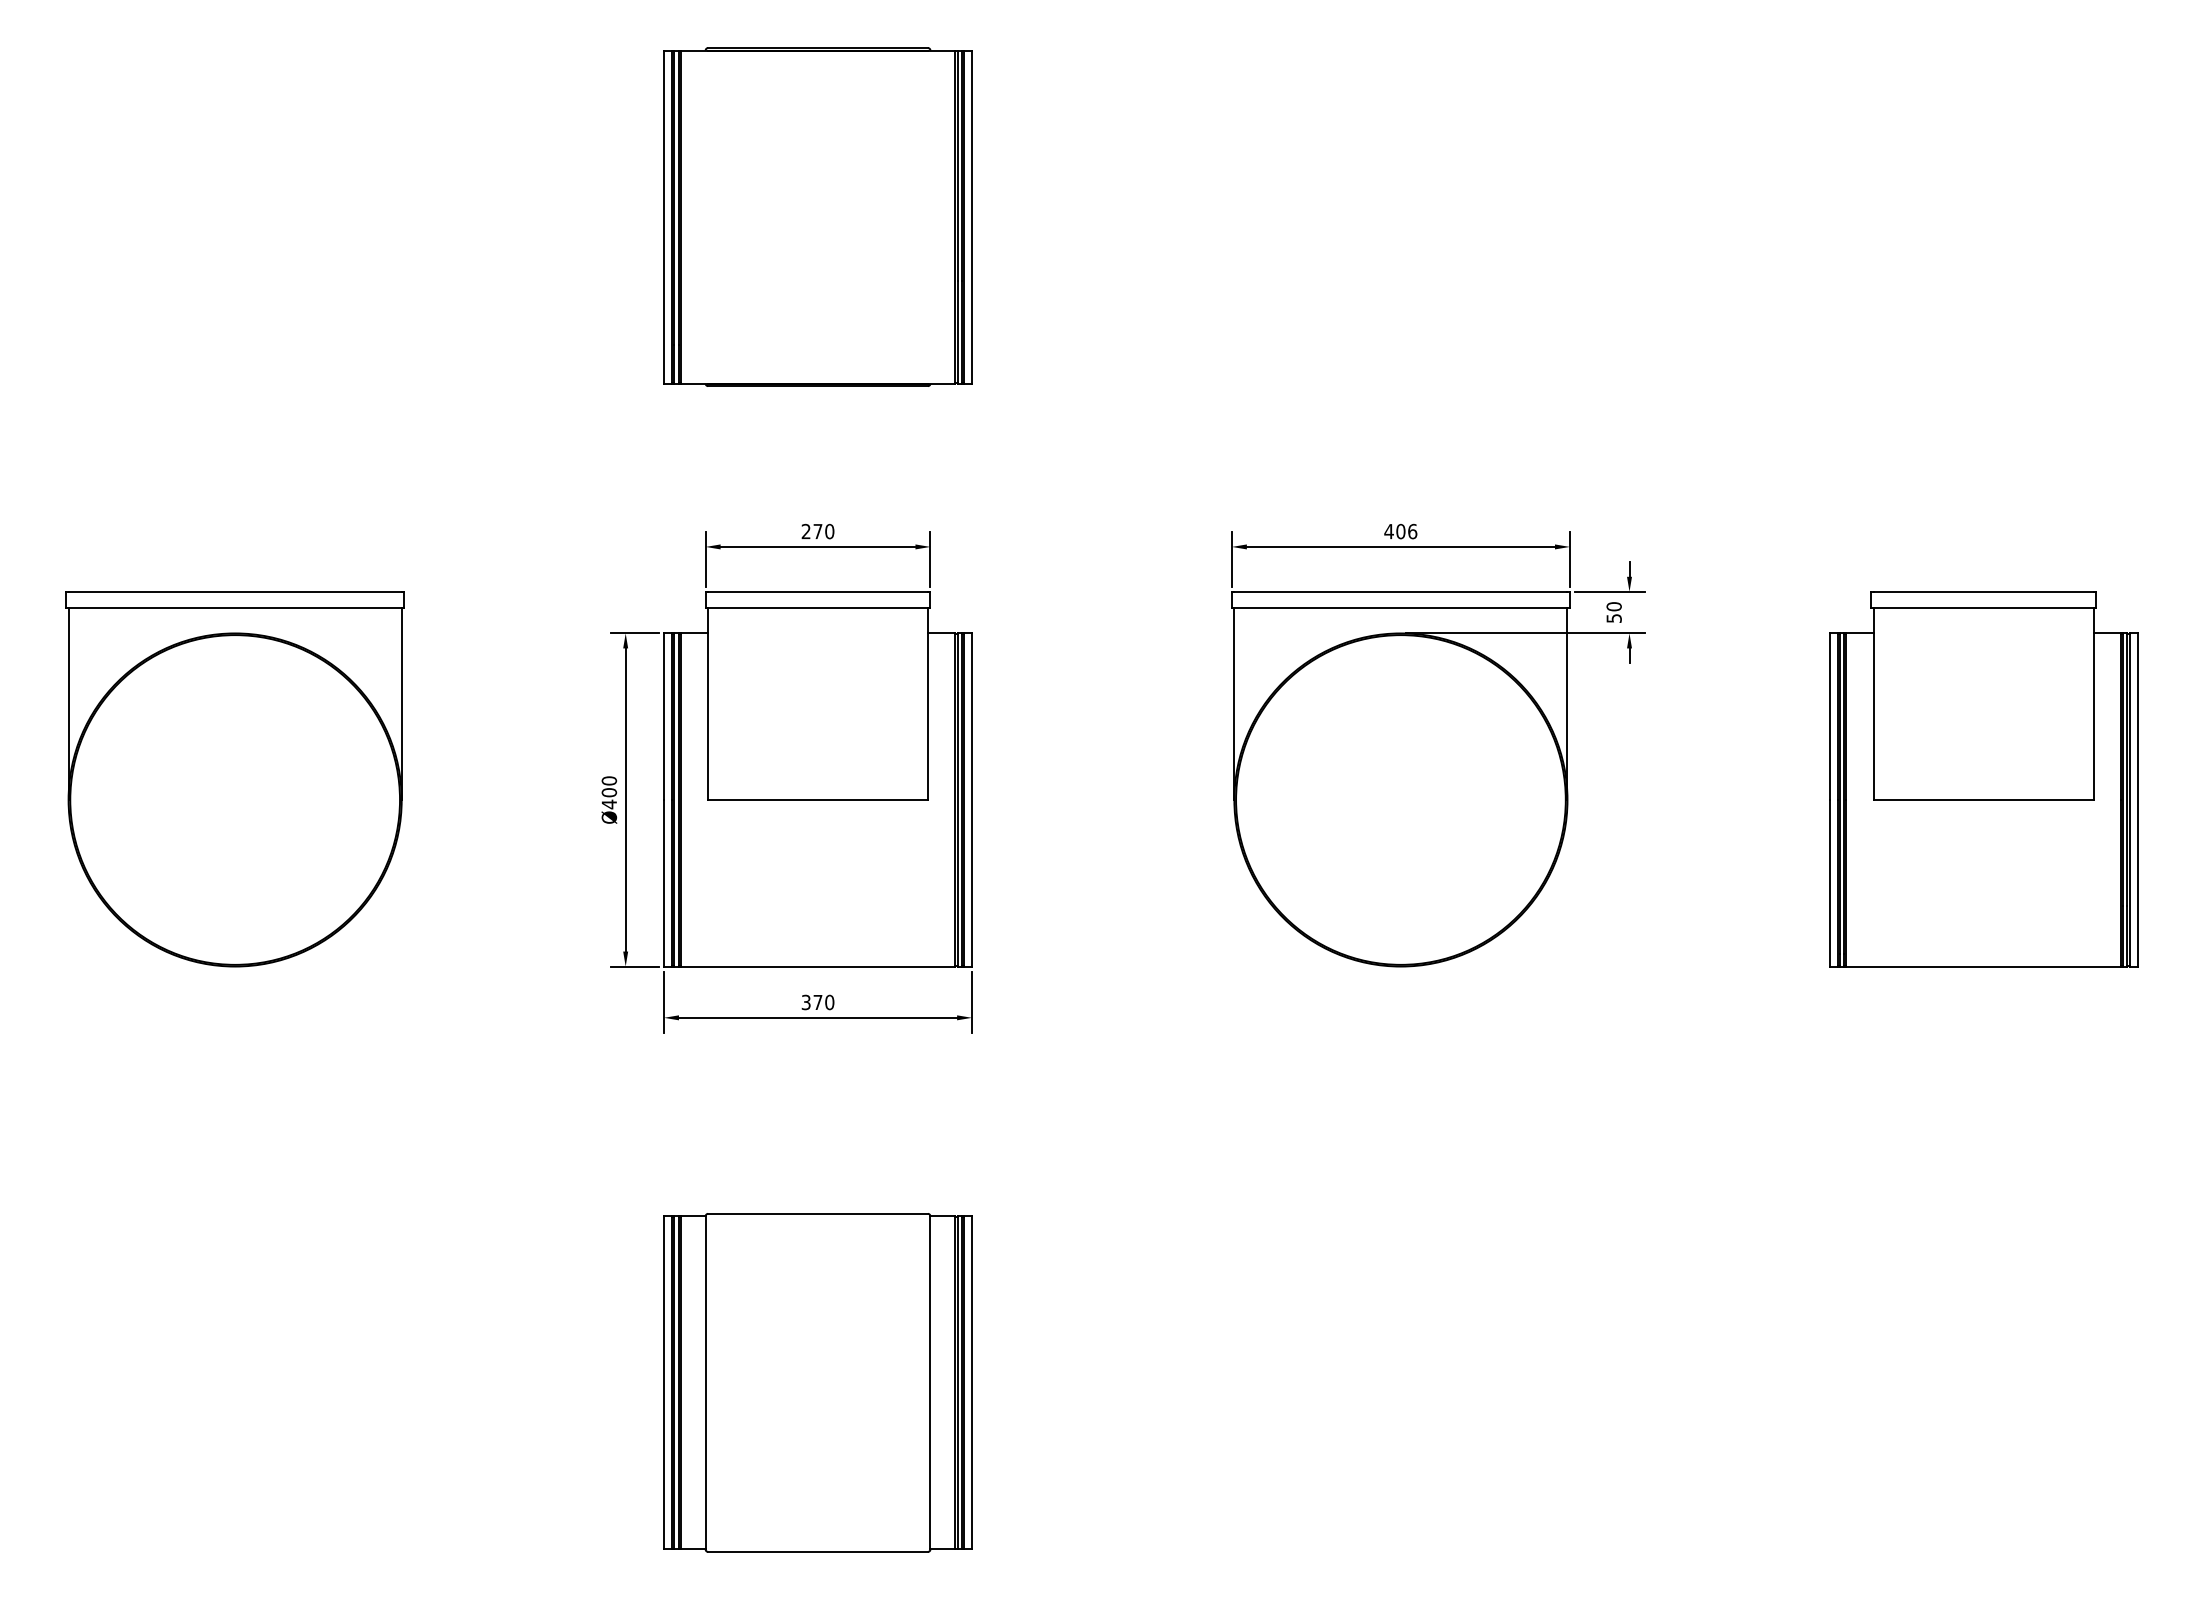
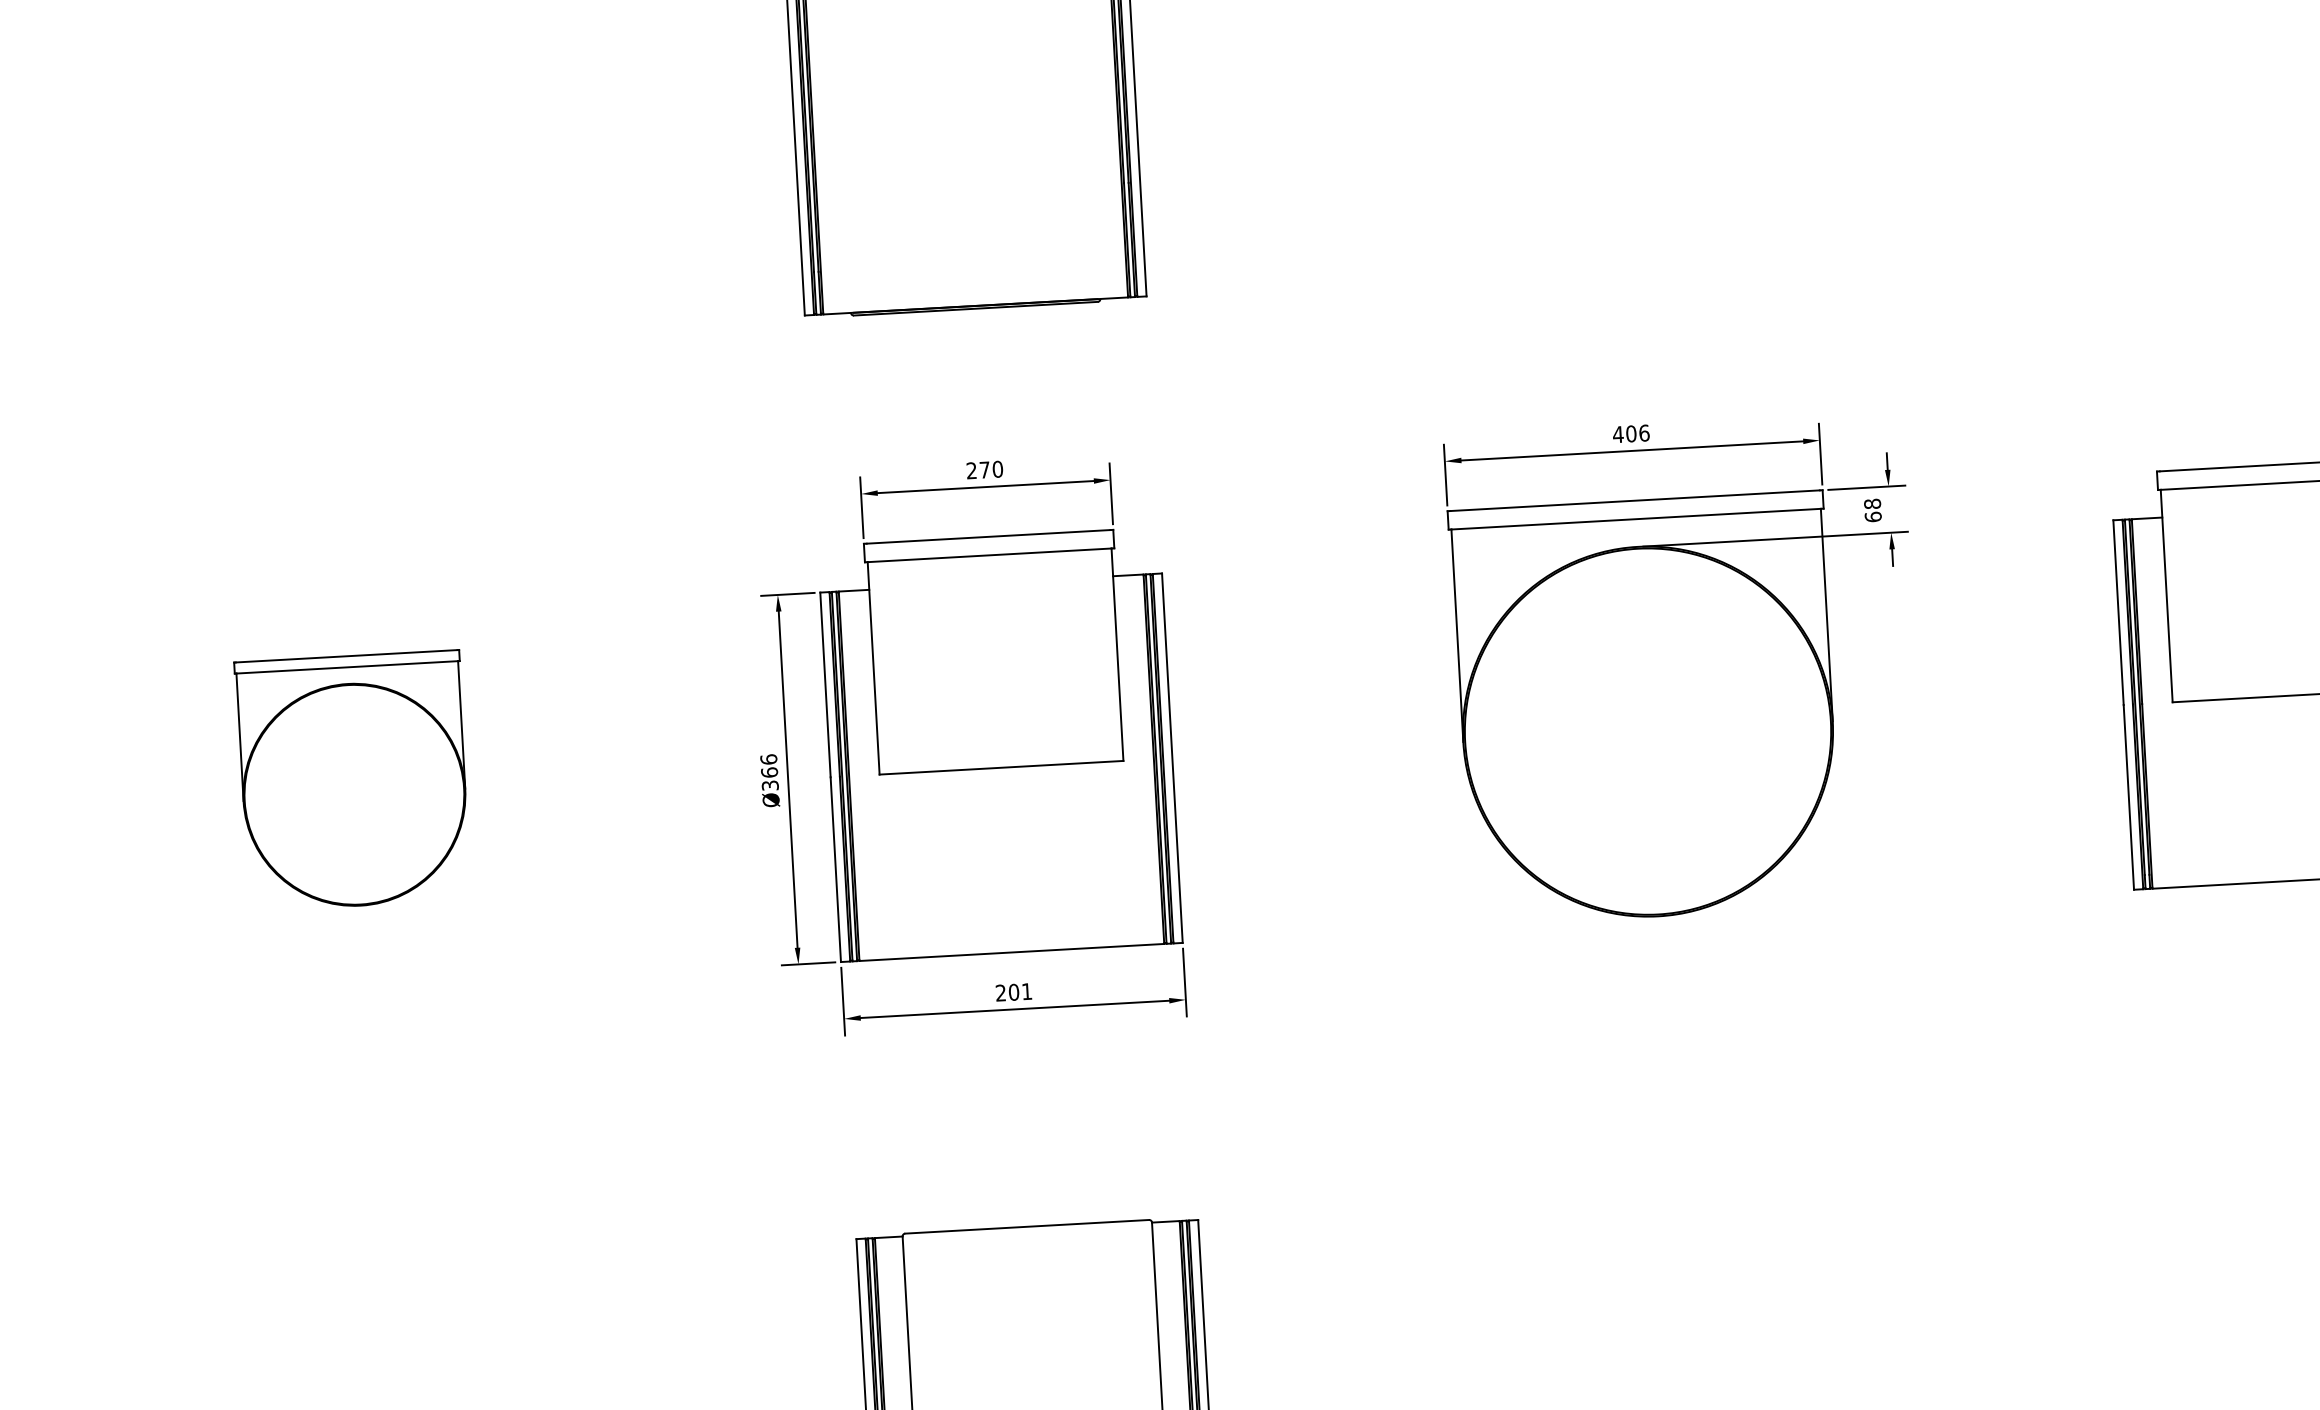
text: (1613, 612) -> (1872, 510), 50 -> 68
part: (234, 779) -> (352, 781), size x0.6
text: (609, 792) -> (769, 772), Ø400 -> Ø366
text: (817, 1002) -> (1013, 992), 370 -> 201

